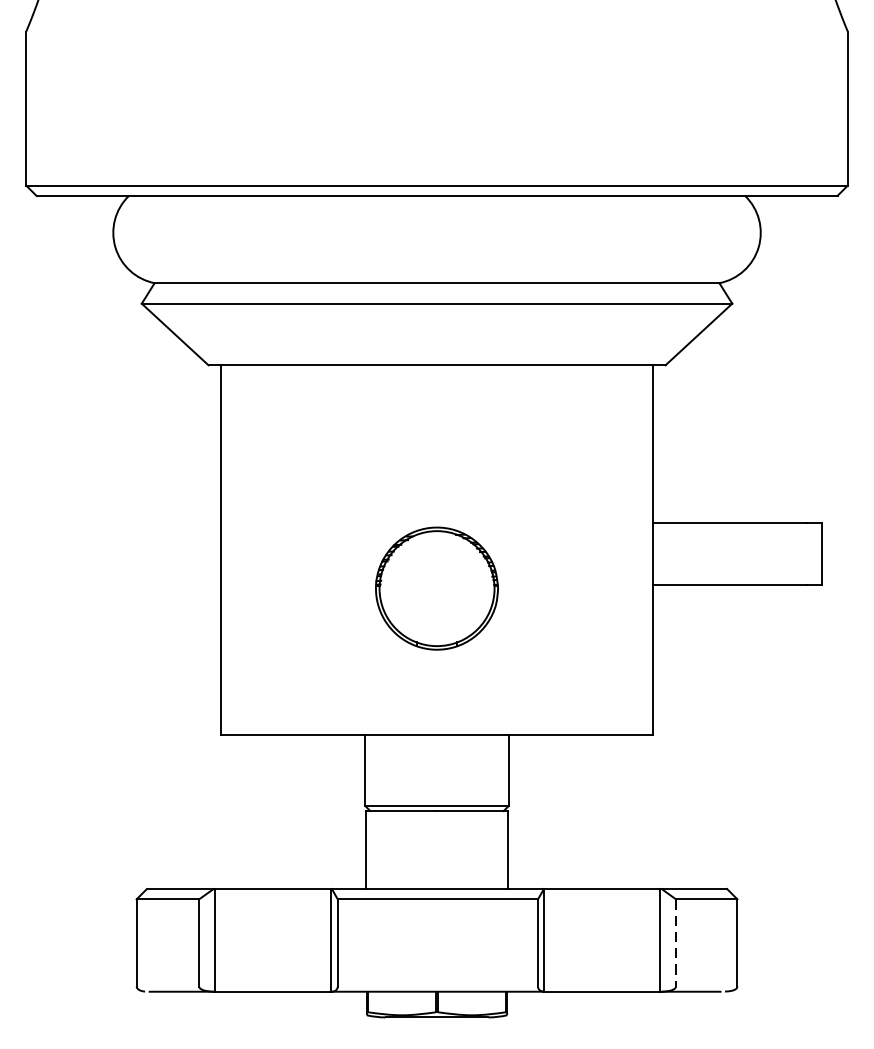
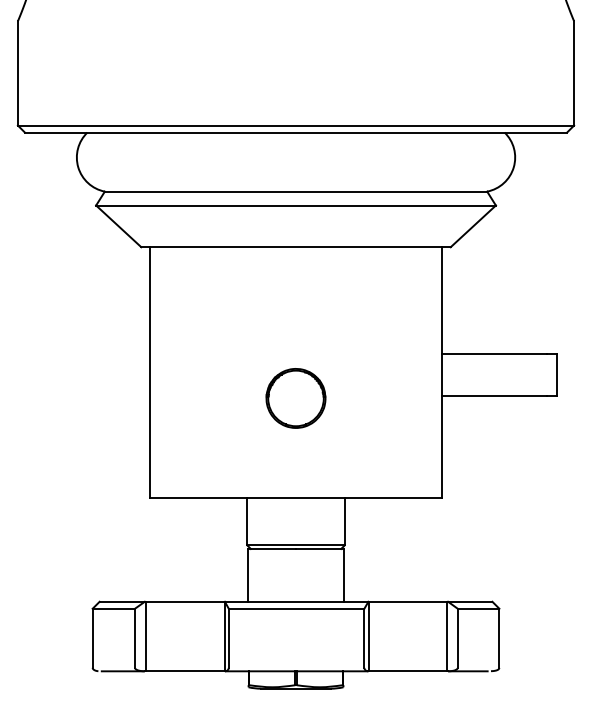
part: (436, 588) -> (295, 398), size x0.71
line: (675, 943) -> (457, 638), dashed -> solid

